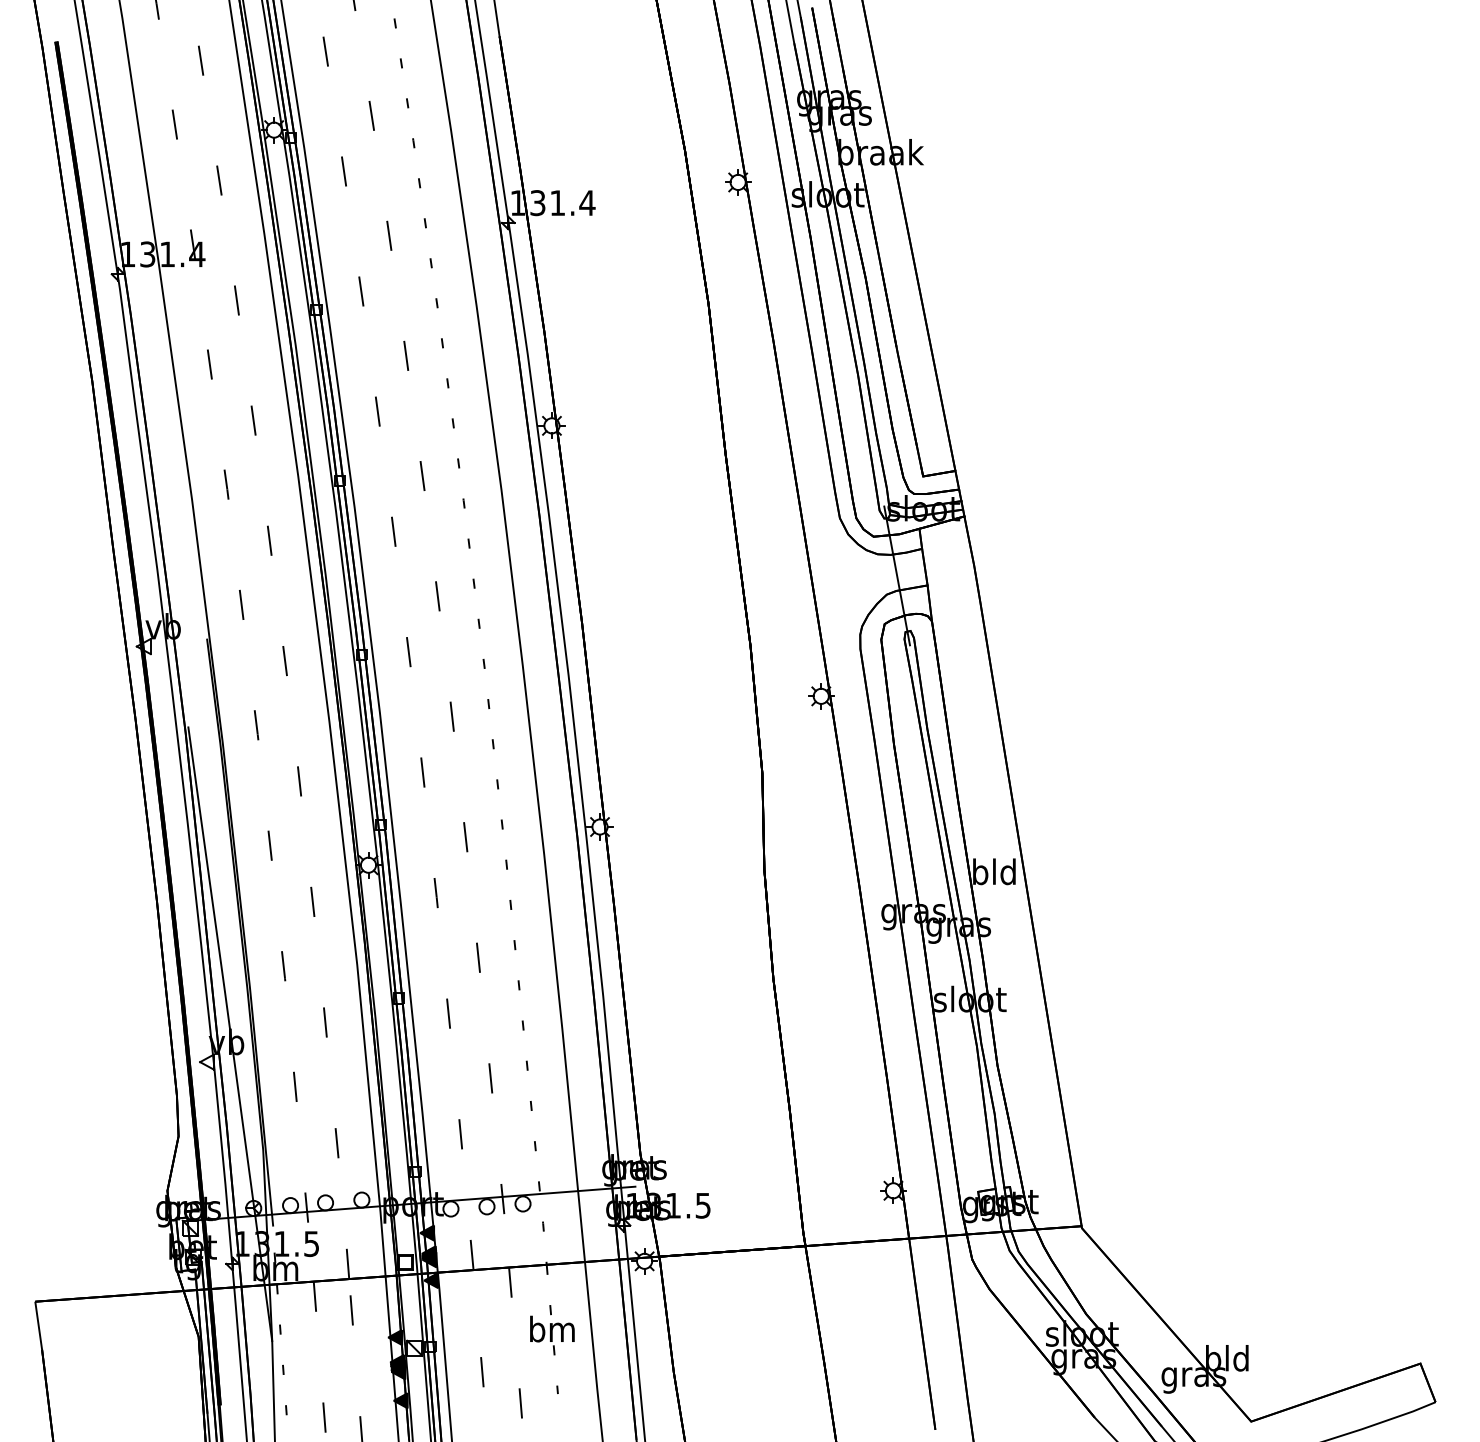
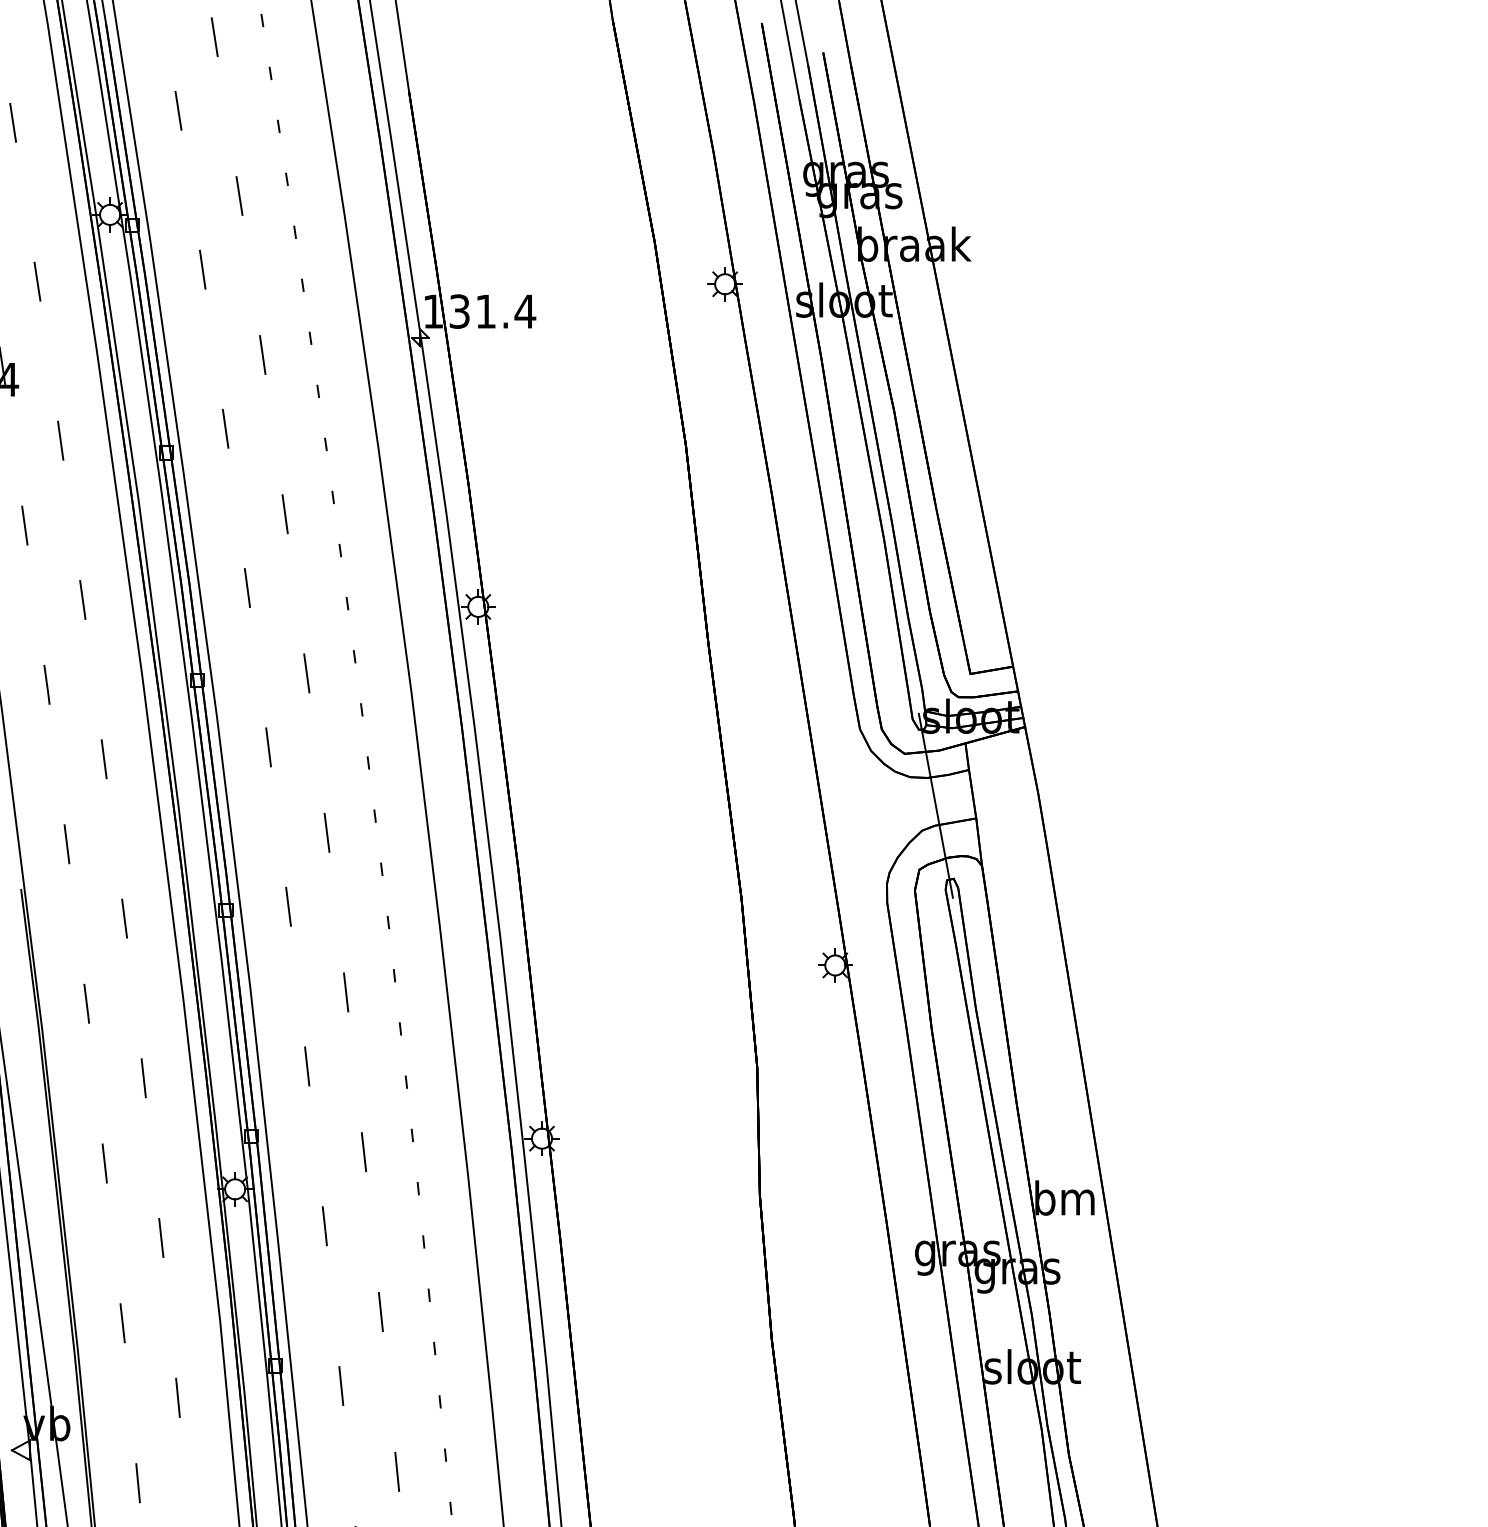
text: (994, 871) -> (1064, 1197), bld -> bm

